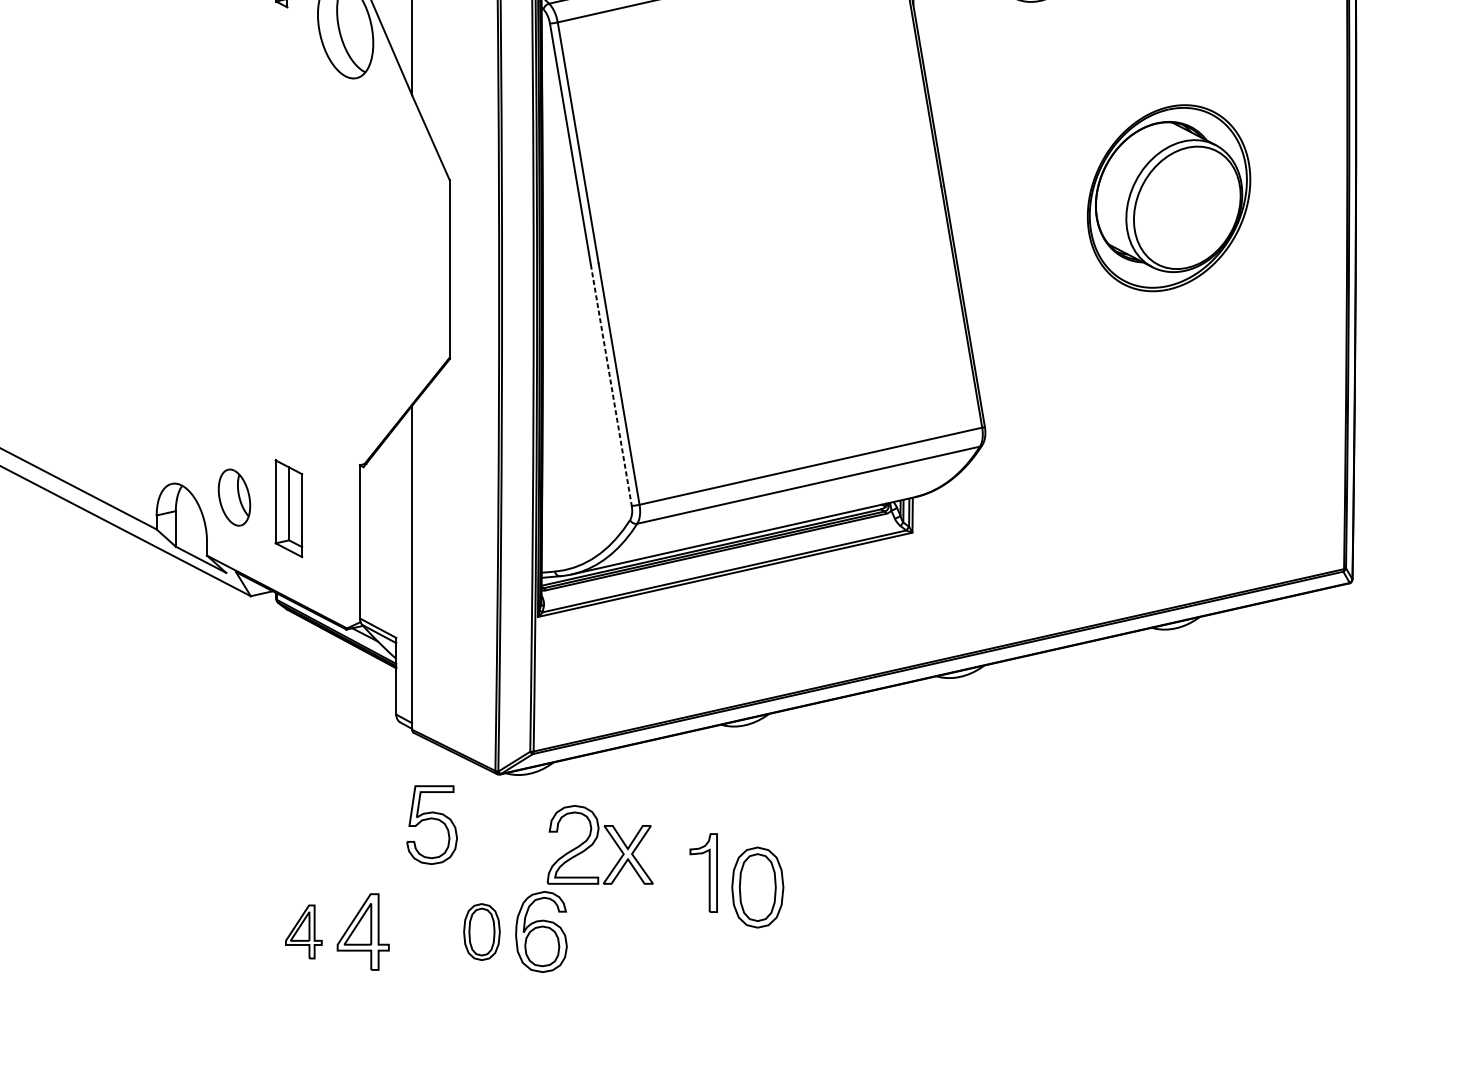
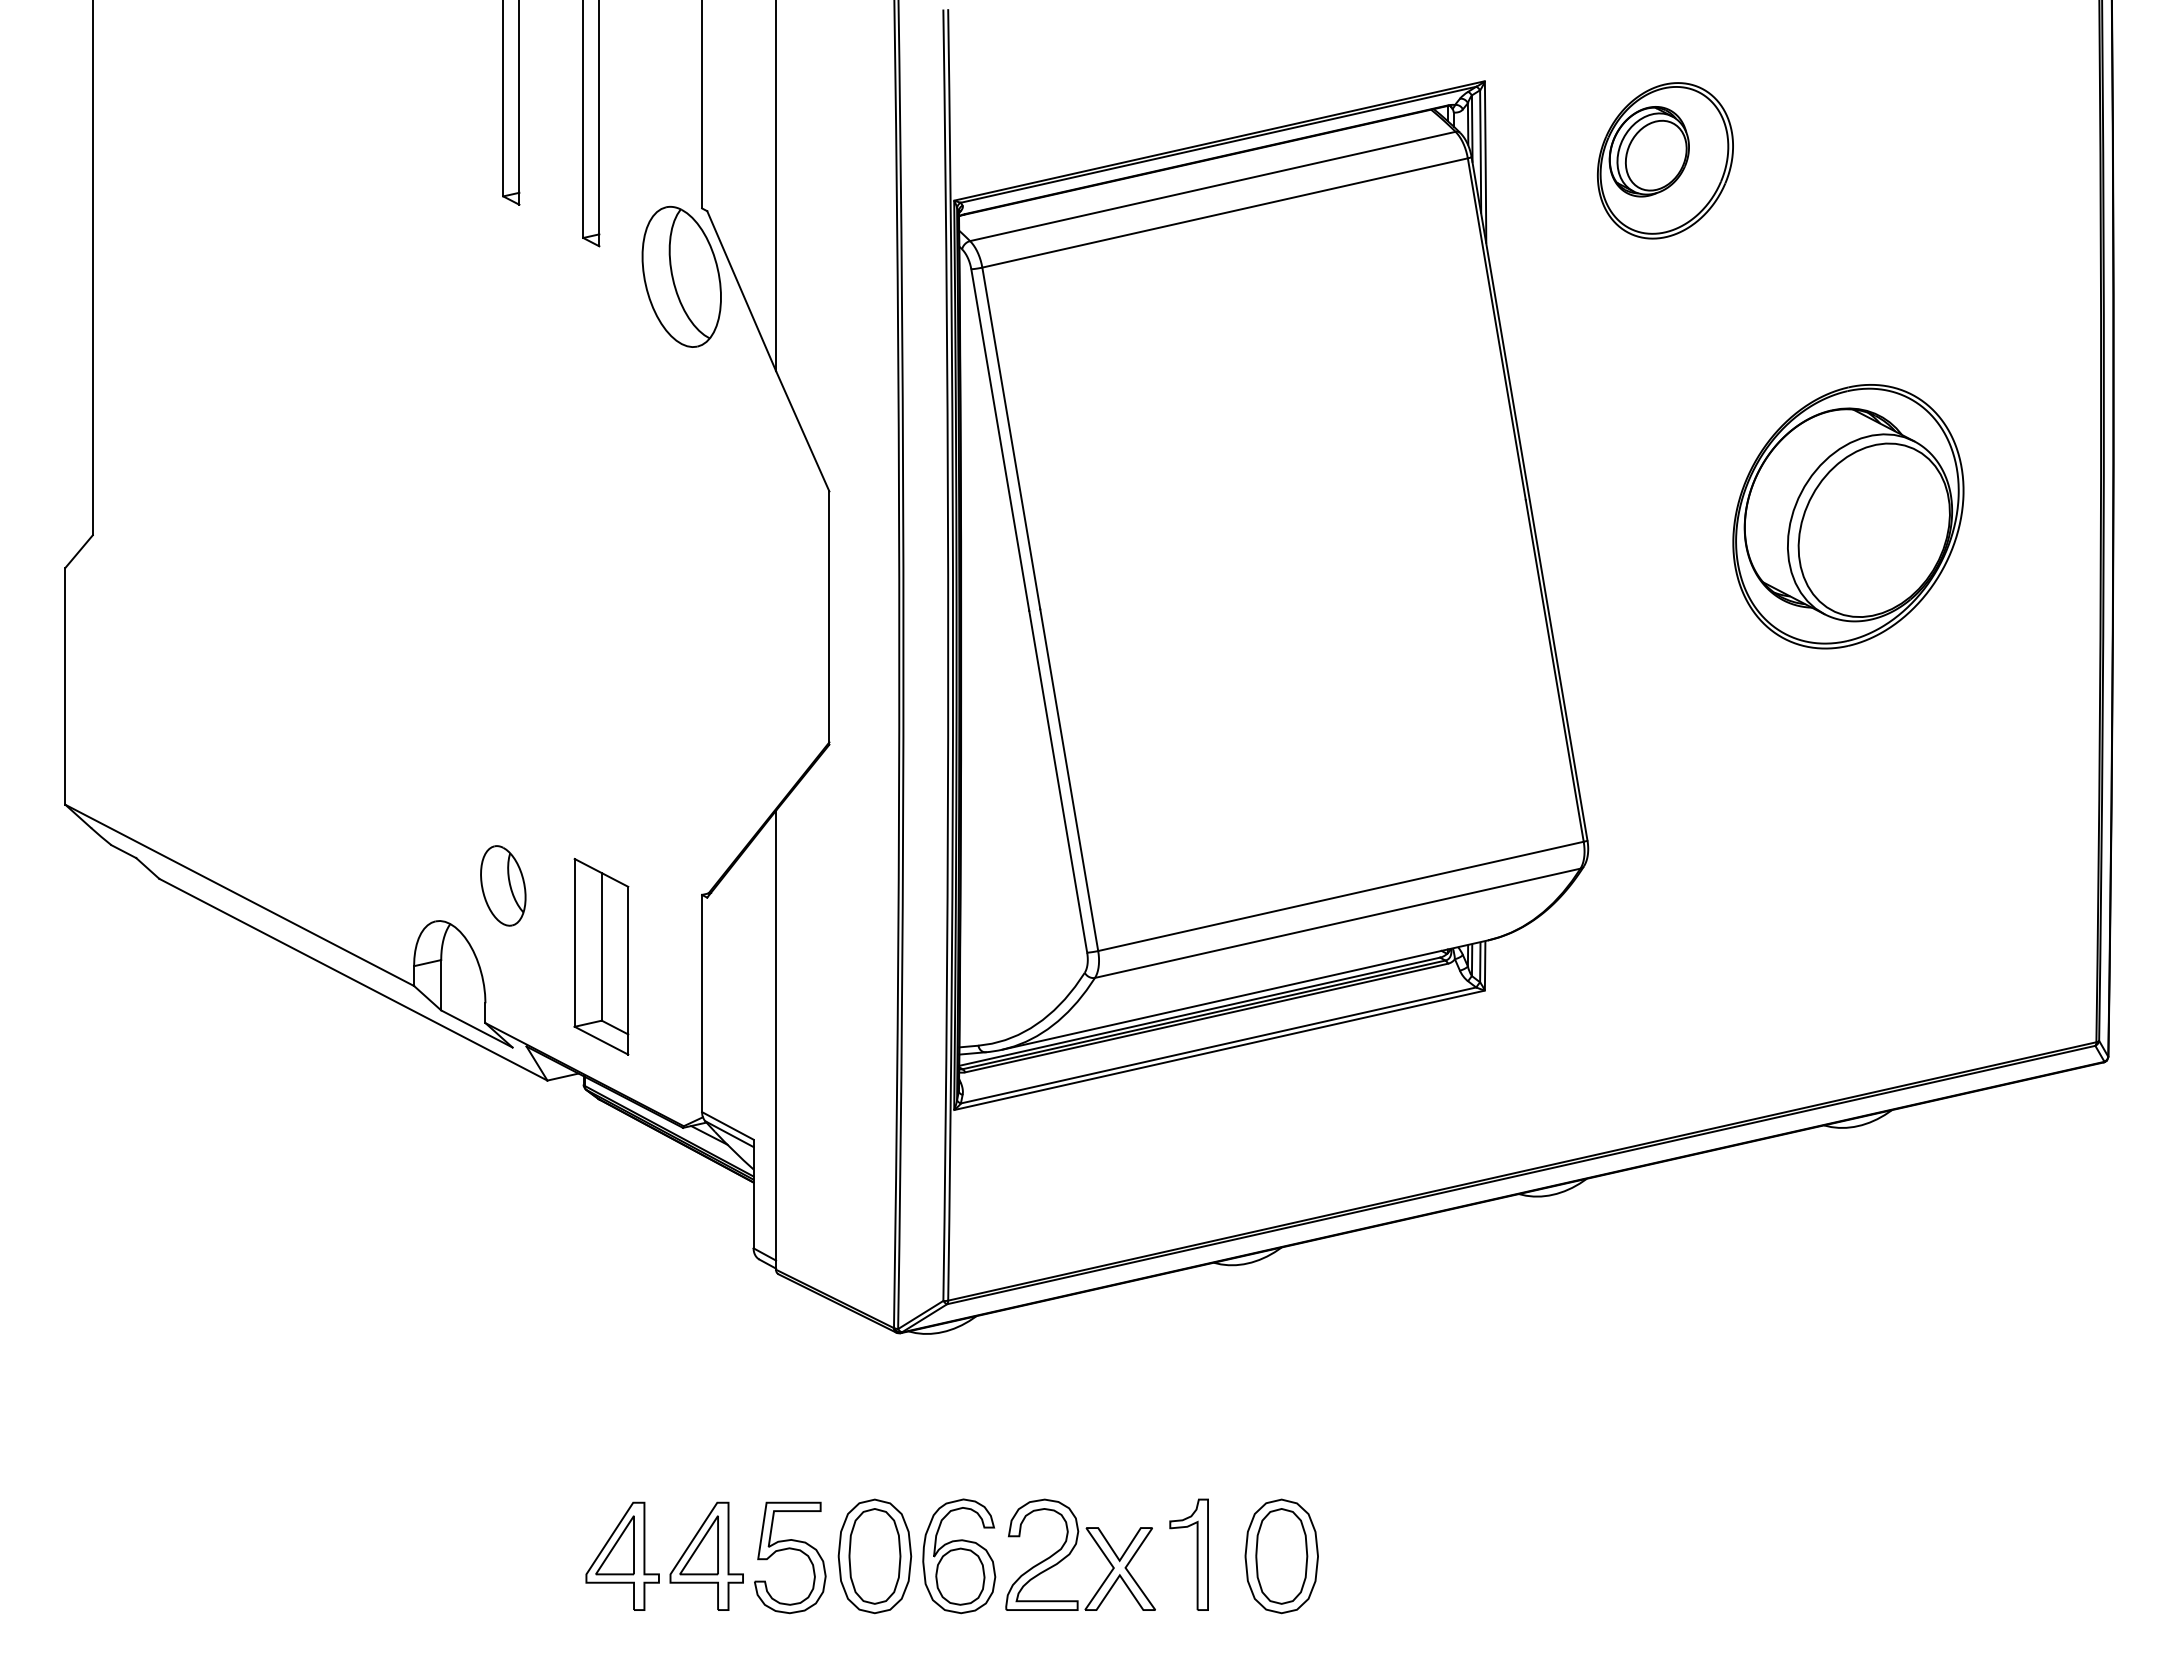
line: (611, 385) -> (1058, 782), dashed -> solid
part: (234, 497) -> (503, 885), moved
part: (288, 508) -> (601, 956), size x1.43
part: (432, 819) -> (790, 1549), moved
part: (595, 840) -> (1074, 1548), moved
part: (708, 872) -> (1196, 1554), moved
part: (757, 887) -> (1281, 1556), moved
part: (303, 931) -> (622, 1555), size x1.43
part: (481, 932) -> (874, 1556), size x1.43

